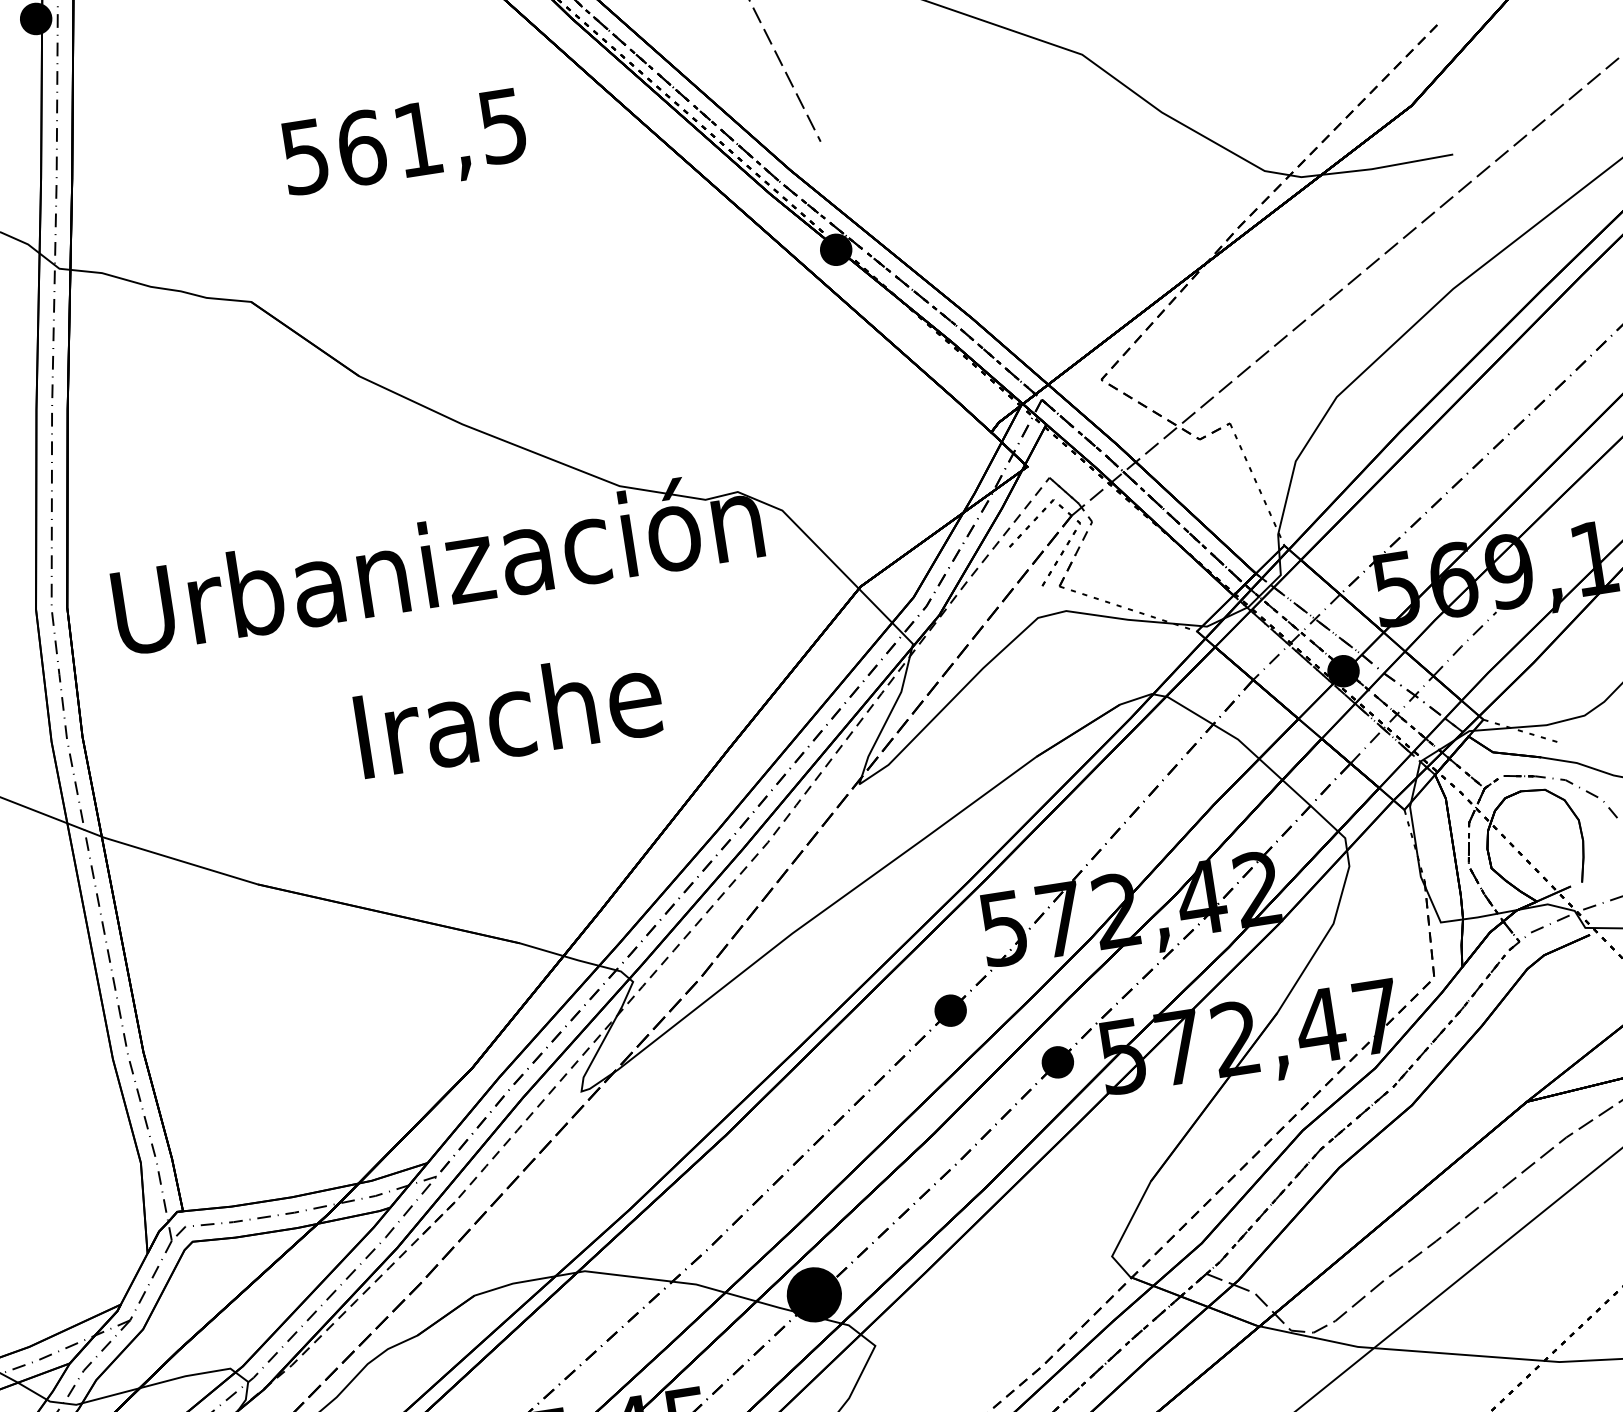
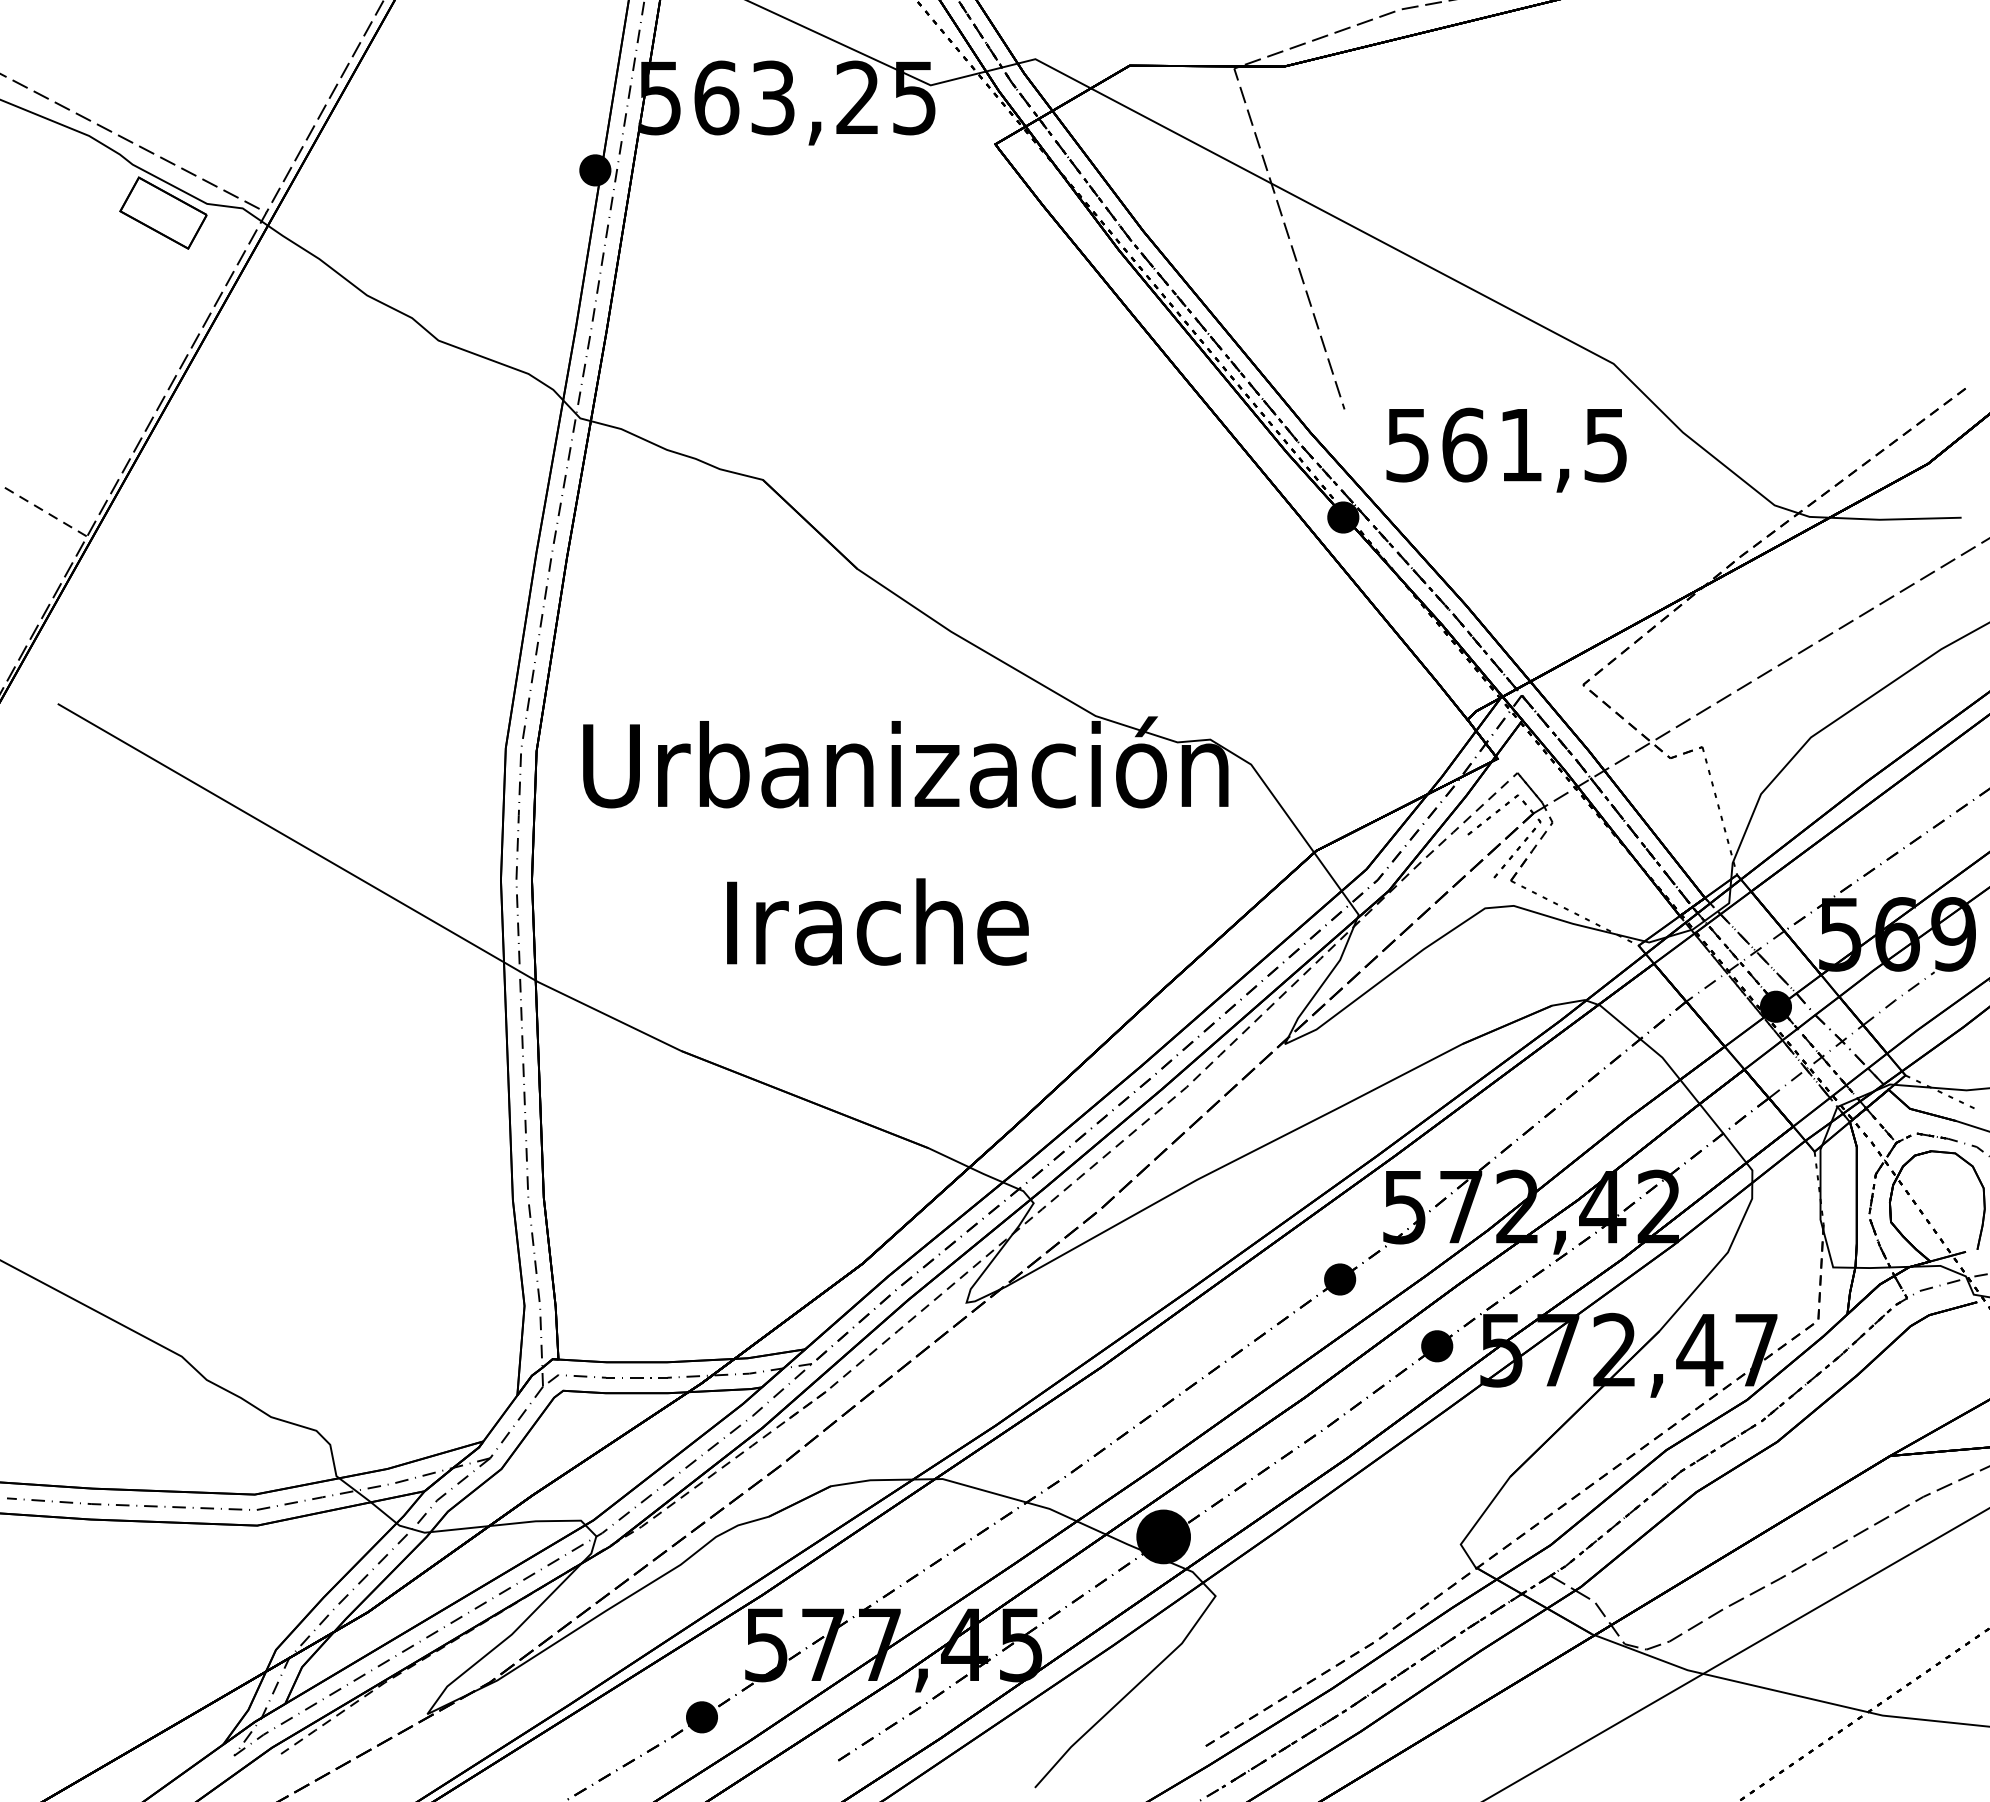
text: (404, 145) -> (1506, 449), moved
text: (508, 713) -> (877, 921), moved

